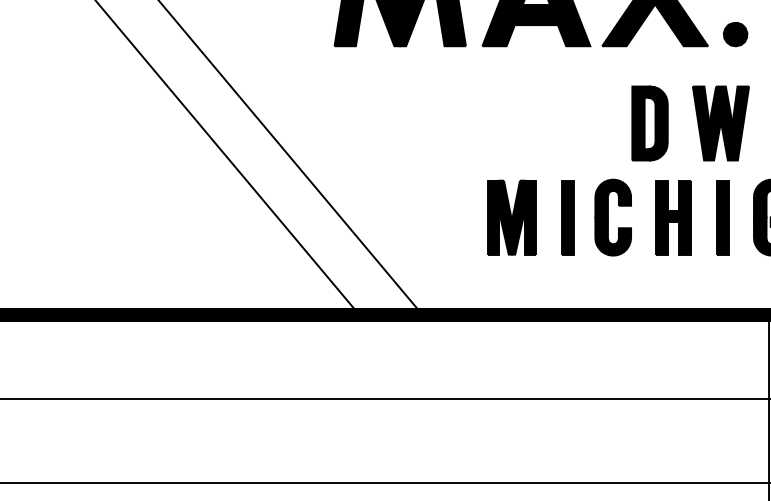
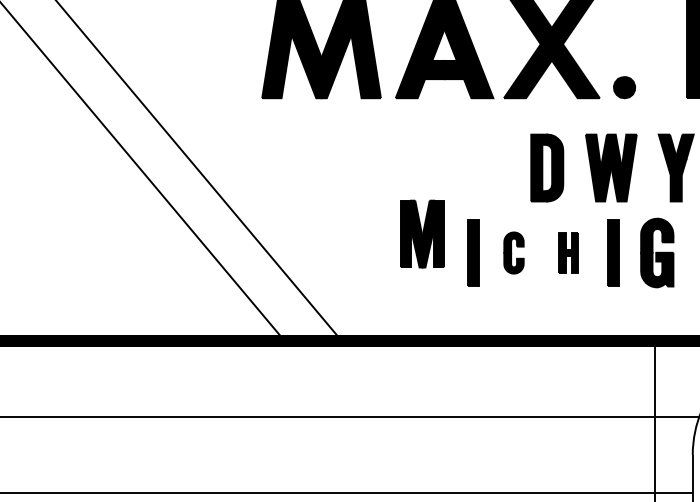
part: (511, 216) -> (422, 233), moved
part: (612, 216) -> (513, 252), size x0.6
part: (673, 216) -> (568, 252), size x0.6

